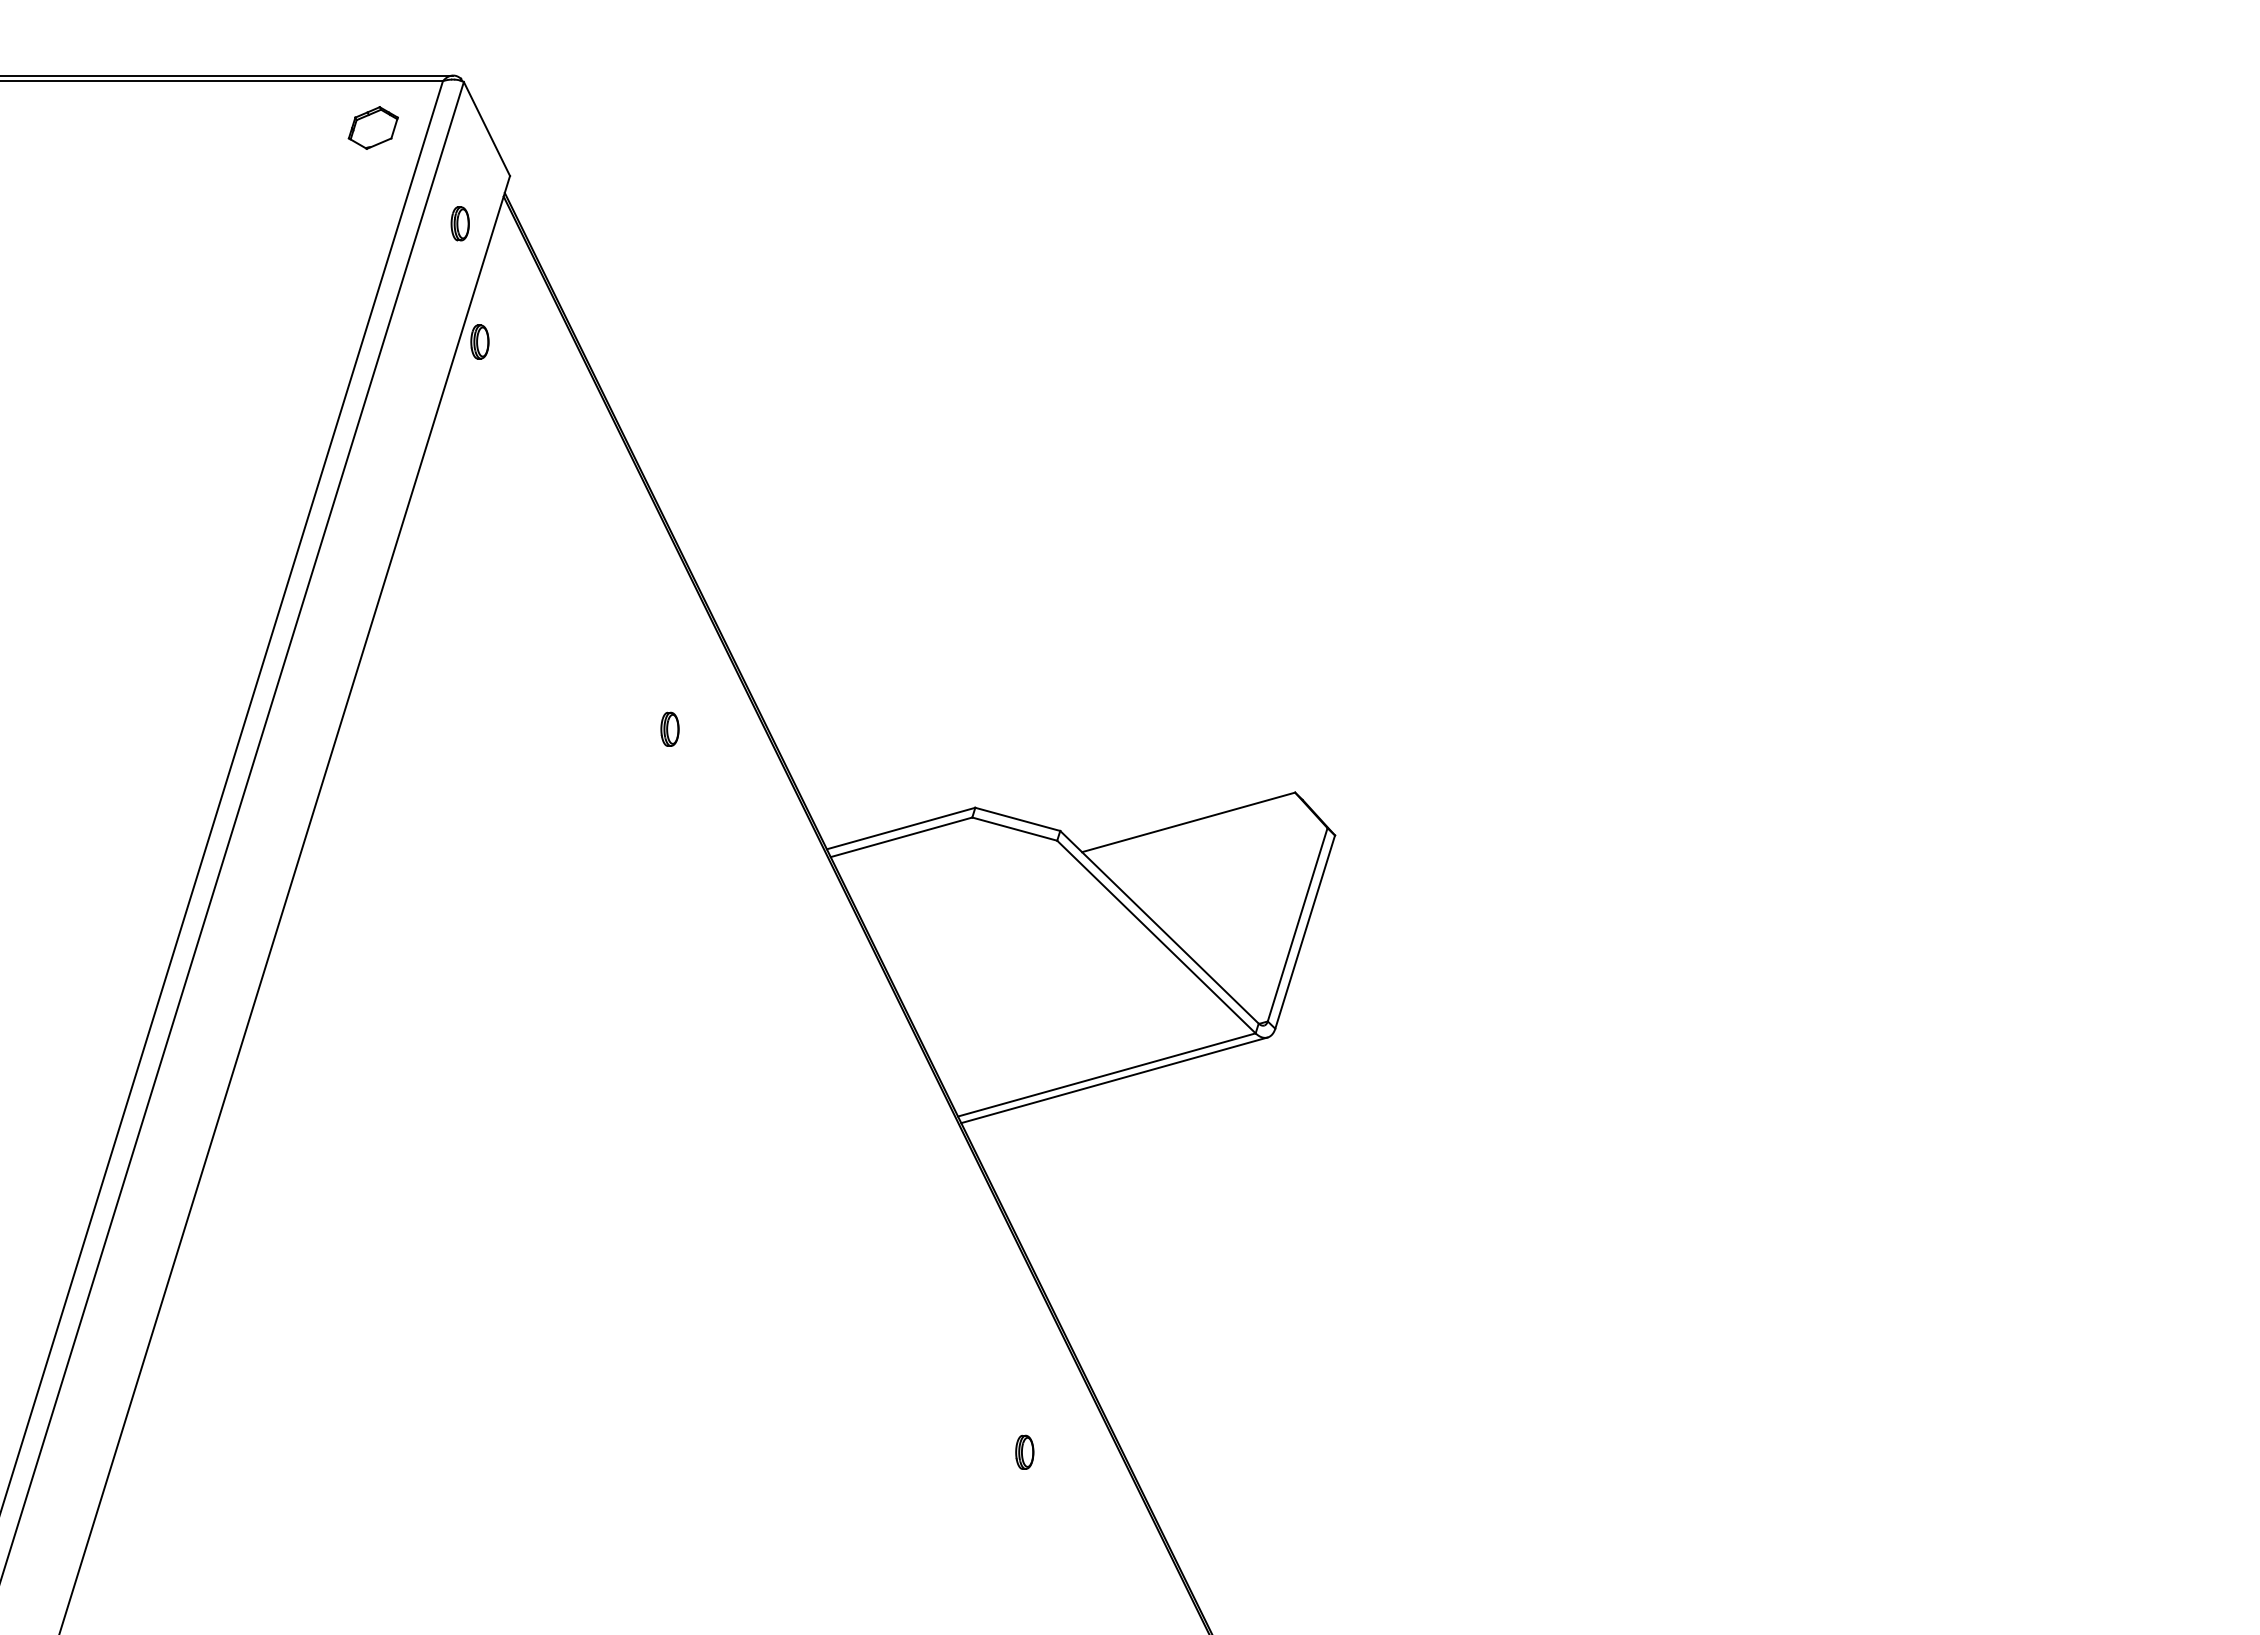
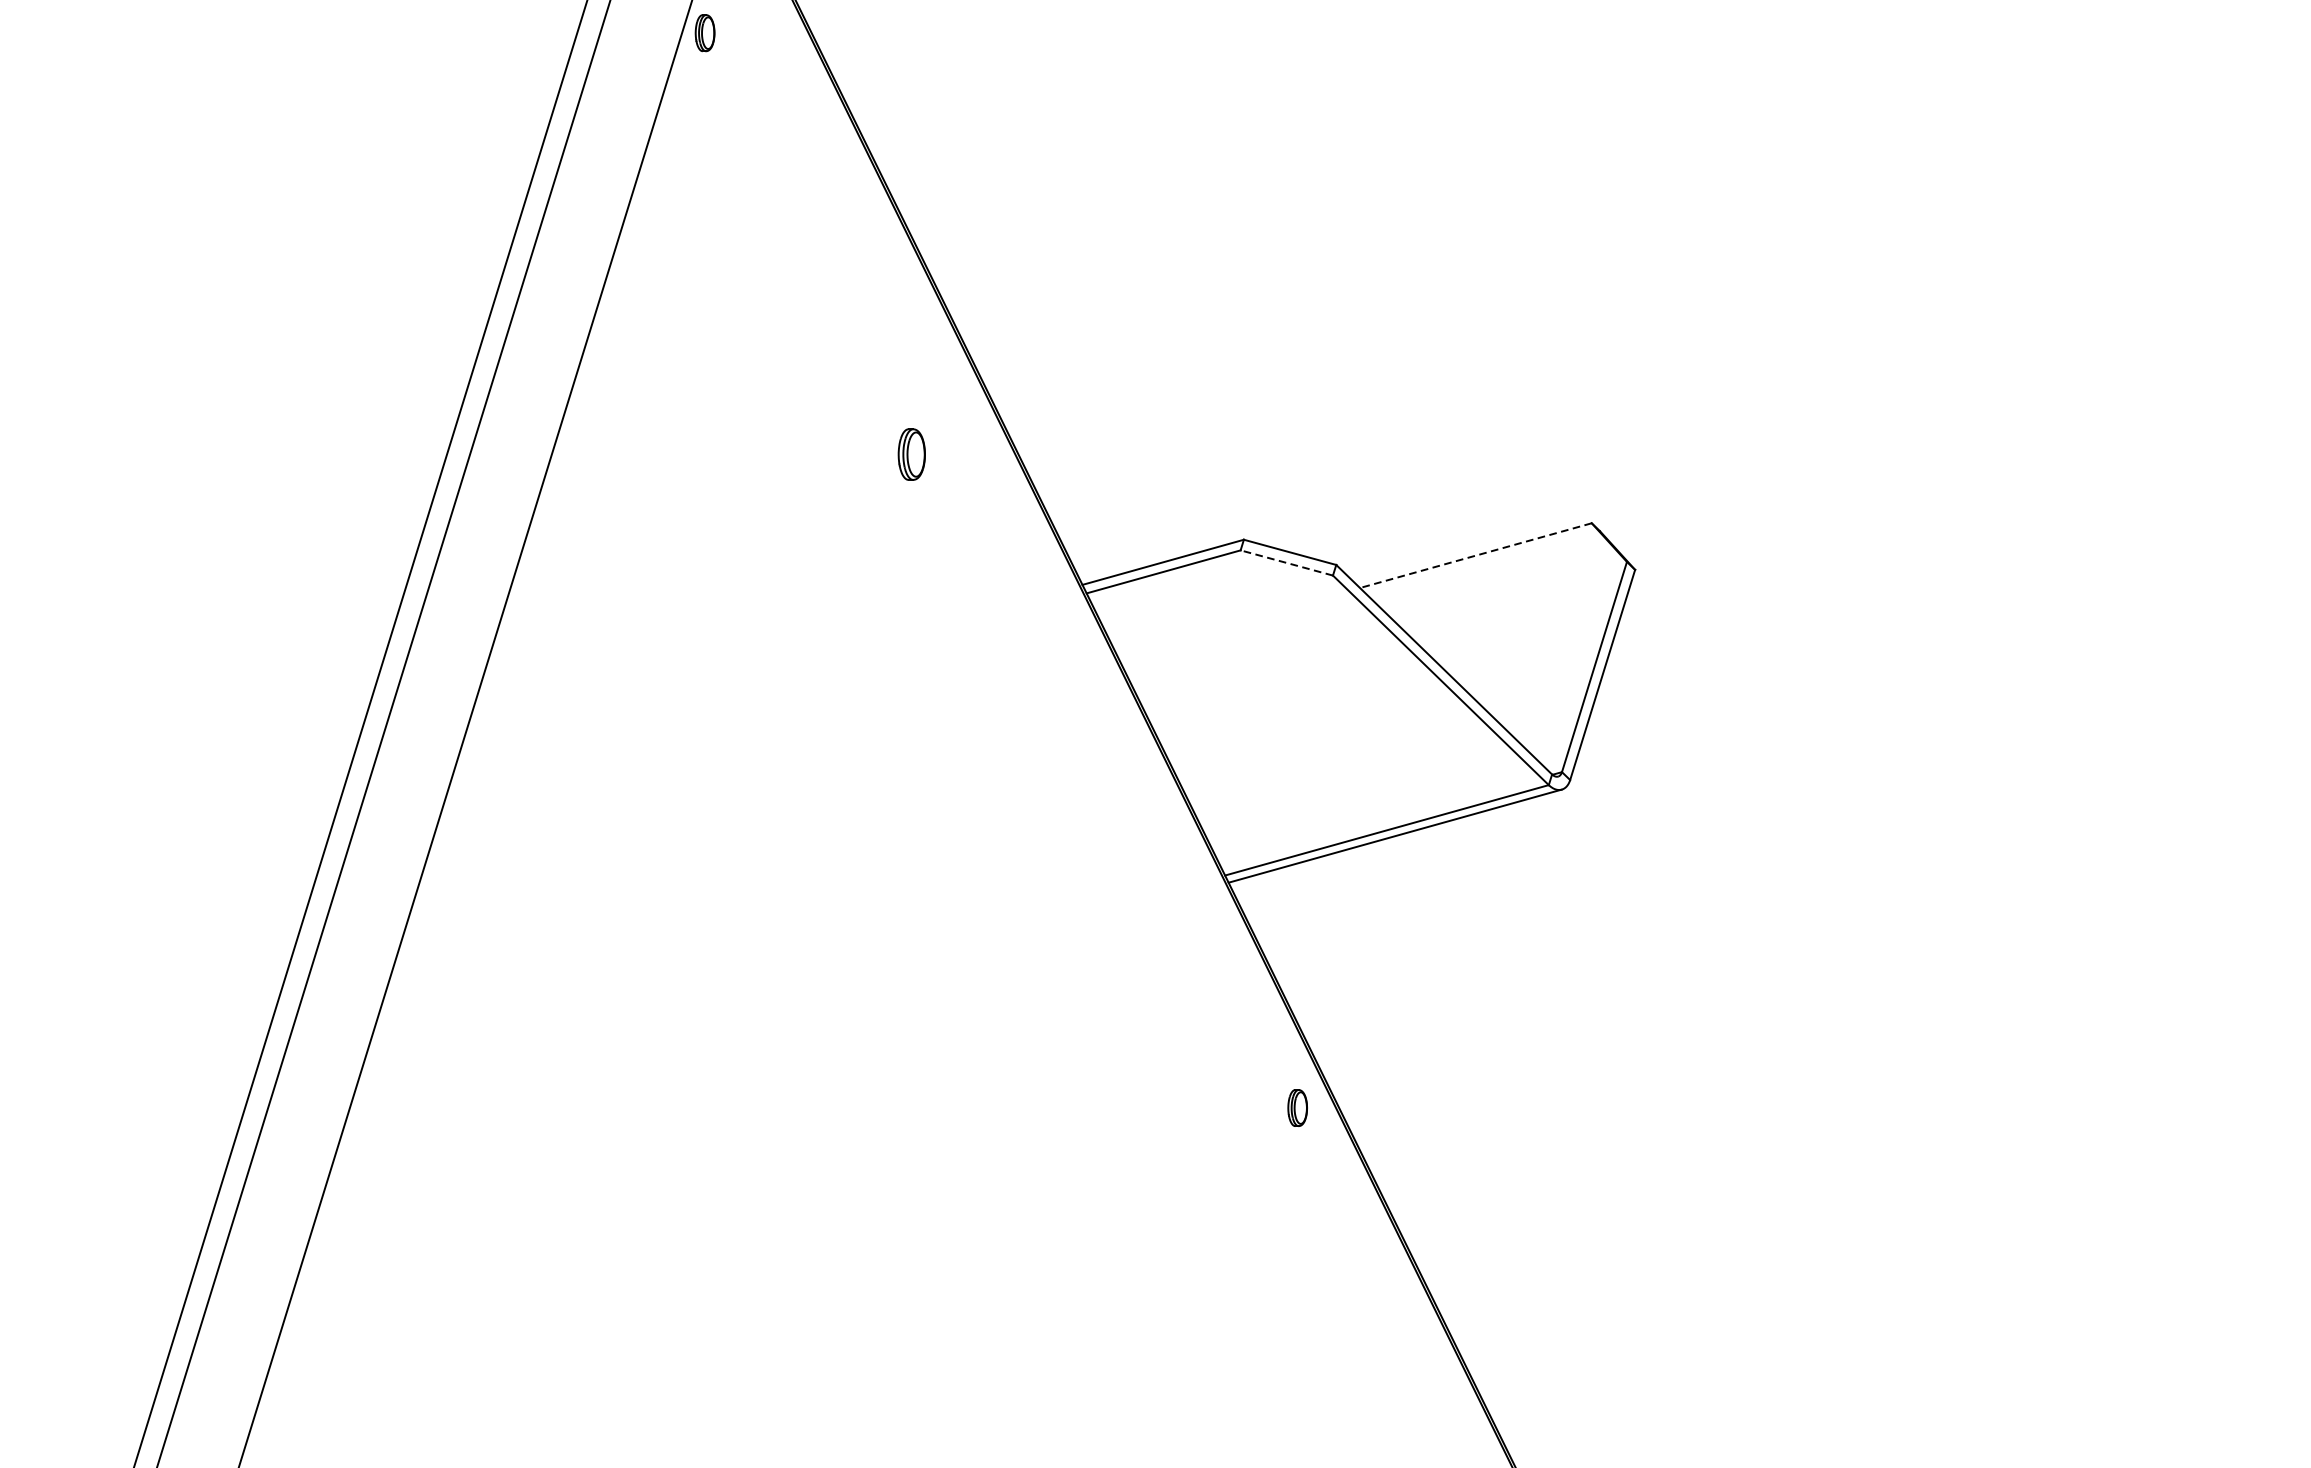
part: (669, 728) -> (911, 453), size x1.4
line: (1188, 822) -> (1475, 555), solid -> dashed
line: (1014, 829) -> (1286, 563), solid -> dashed
part: (1024, 1451) -> (1297, 1107), moved

